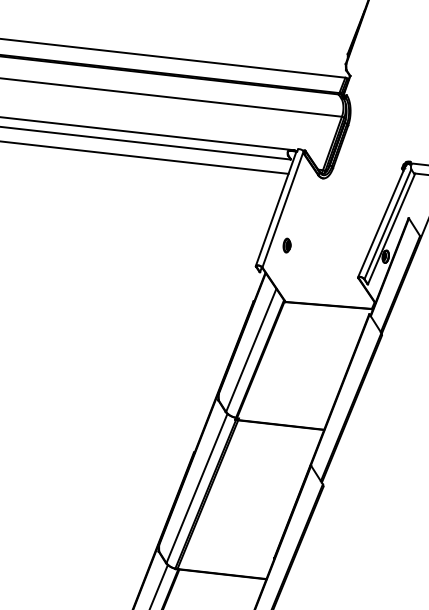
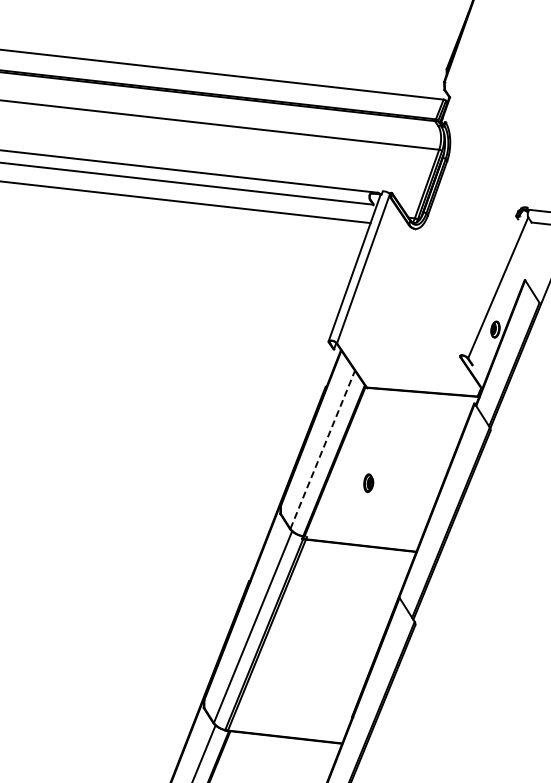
line: (382, 219) -> (491, 281), removed
line: (391, 228) -> (502, 293), removed
part: (286, 245) -> (368, 483), moved
line: (251, 350) -> (322, 449), solid -> dashed

